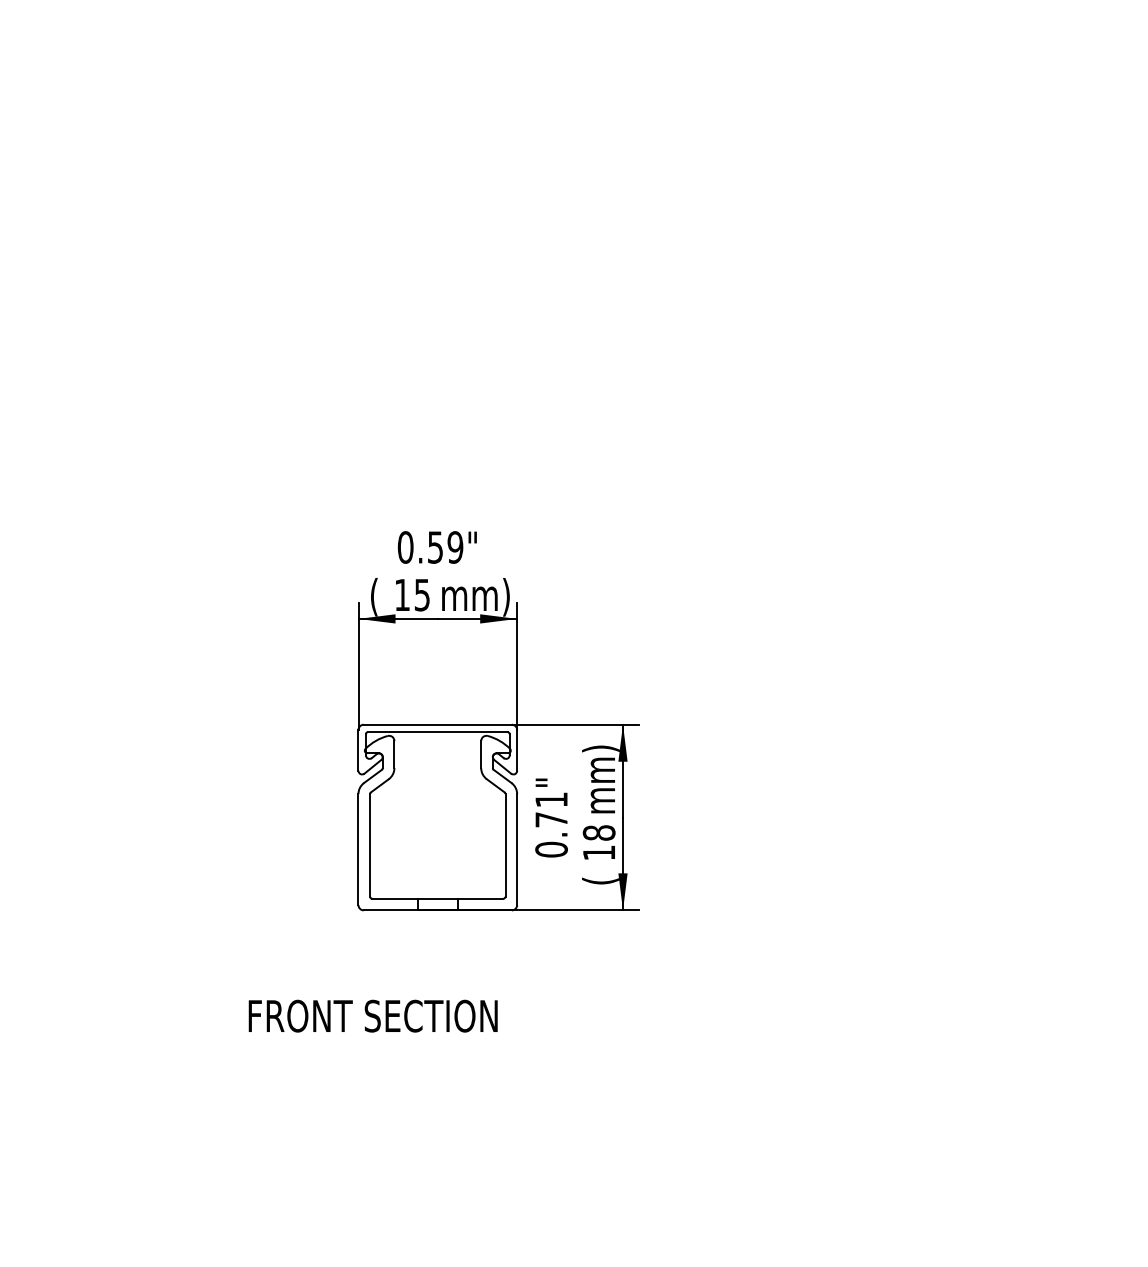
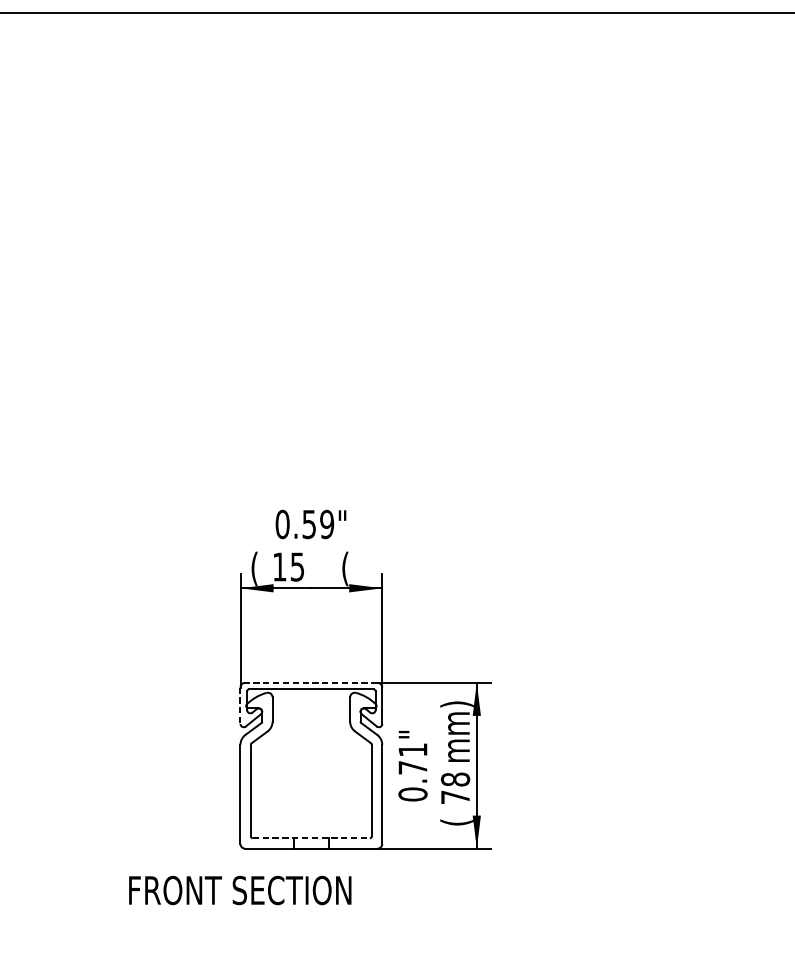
text: (475, 597) -> (345, 569), mm) -> (
line: (437, 724) -> (311, 682), solid -> dashed
line: (358, 750) -> (240, 705), solid -> dashed
text: (598, 852) -> (454, 796), 18 -> 78
line: (437, 898) -> (311, 838), solid -> dashed
text: (372, 1015) -> (239, 889), moved

